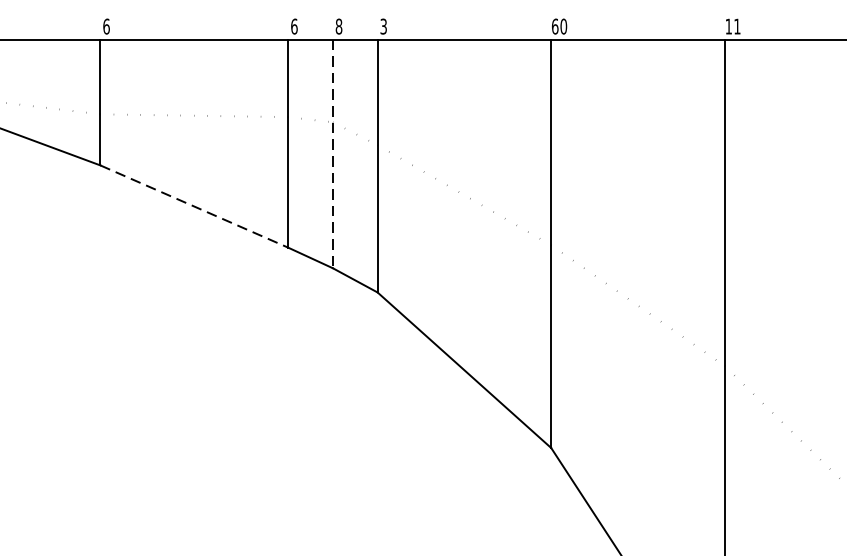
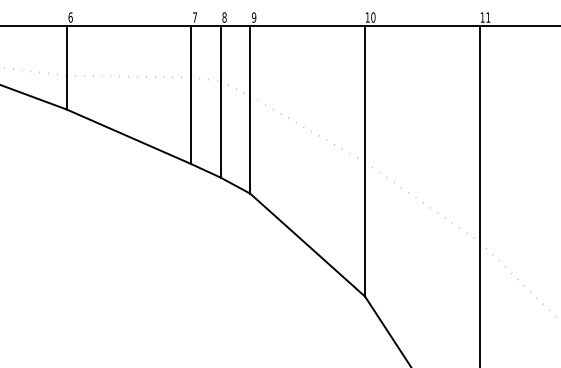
text: (293, 26) -> (194, 17), 6 -> 7
text: (384, 26) -> (254, 17), 3 -> 9
text: (554, 26) -> (367, 17), 60 -> 10
line: (332, 153) -> (220, 101), dashed -> solid
line: (193, 206) -> (128, 136), dashed -> solid

